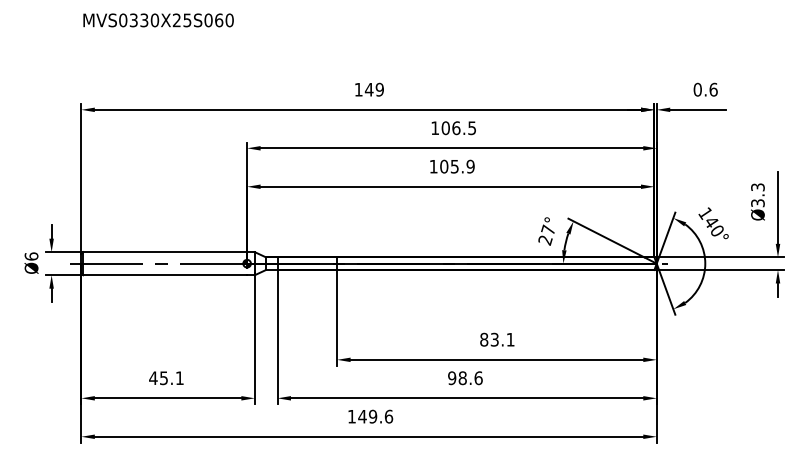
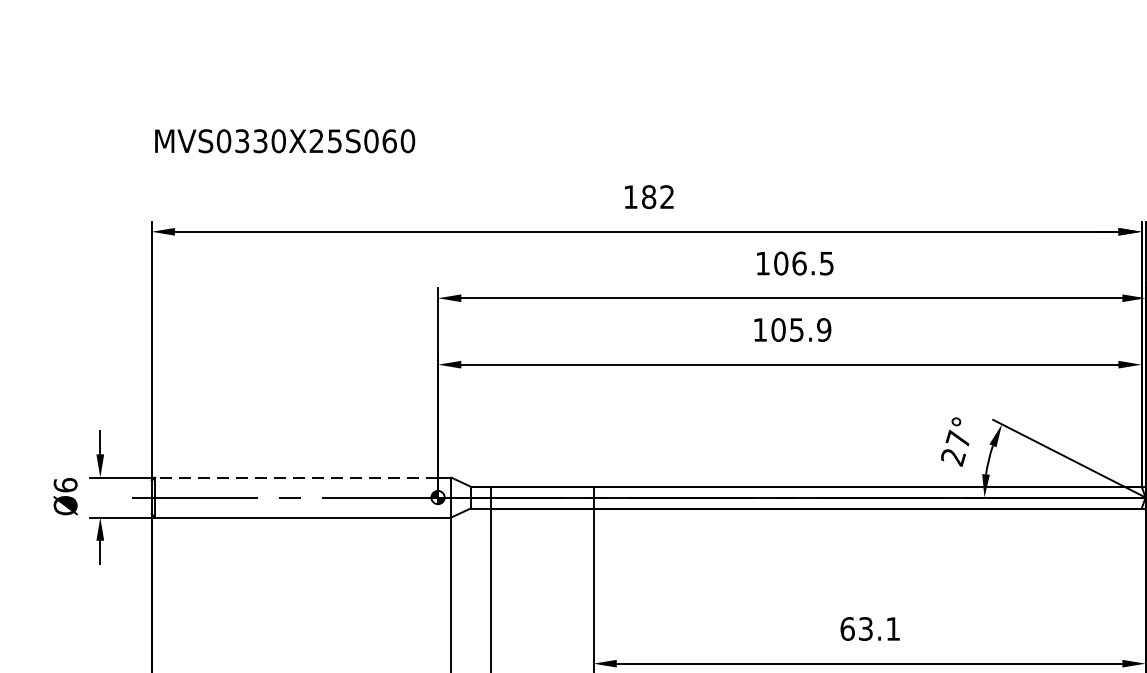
text: (158, 20) -> (284, 141), moved
text: (373, 89) -> (656, 196), 149 -> 182
line: (165, 252) -> (297, 478), solid -> dashed
text: (484, 339) -> (848, 628), 83.1 -> 63.1

